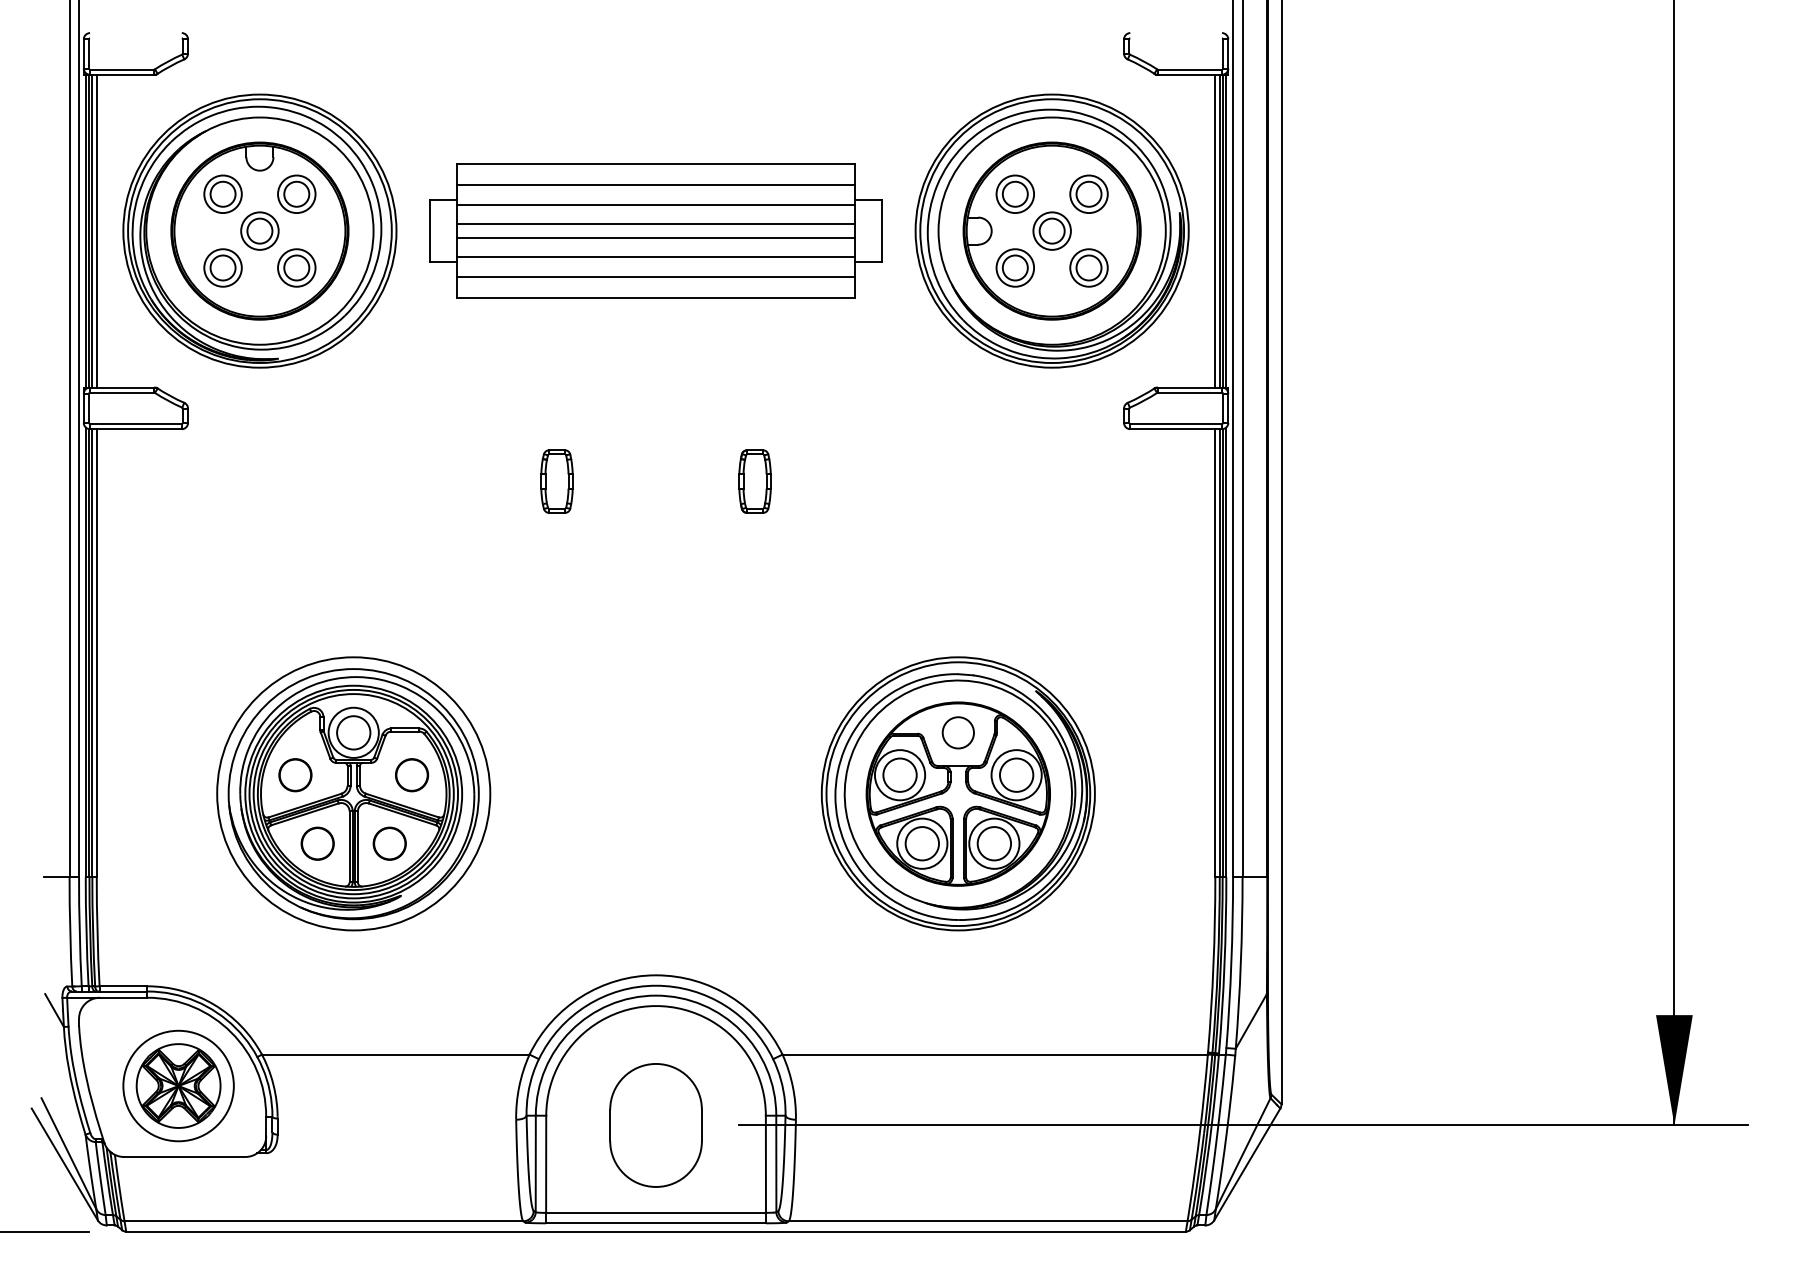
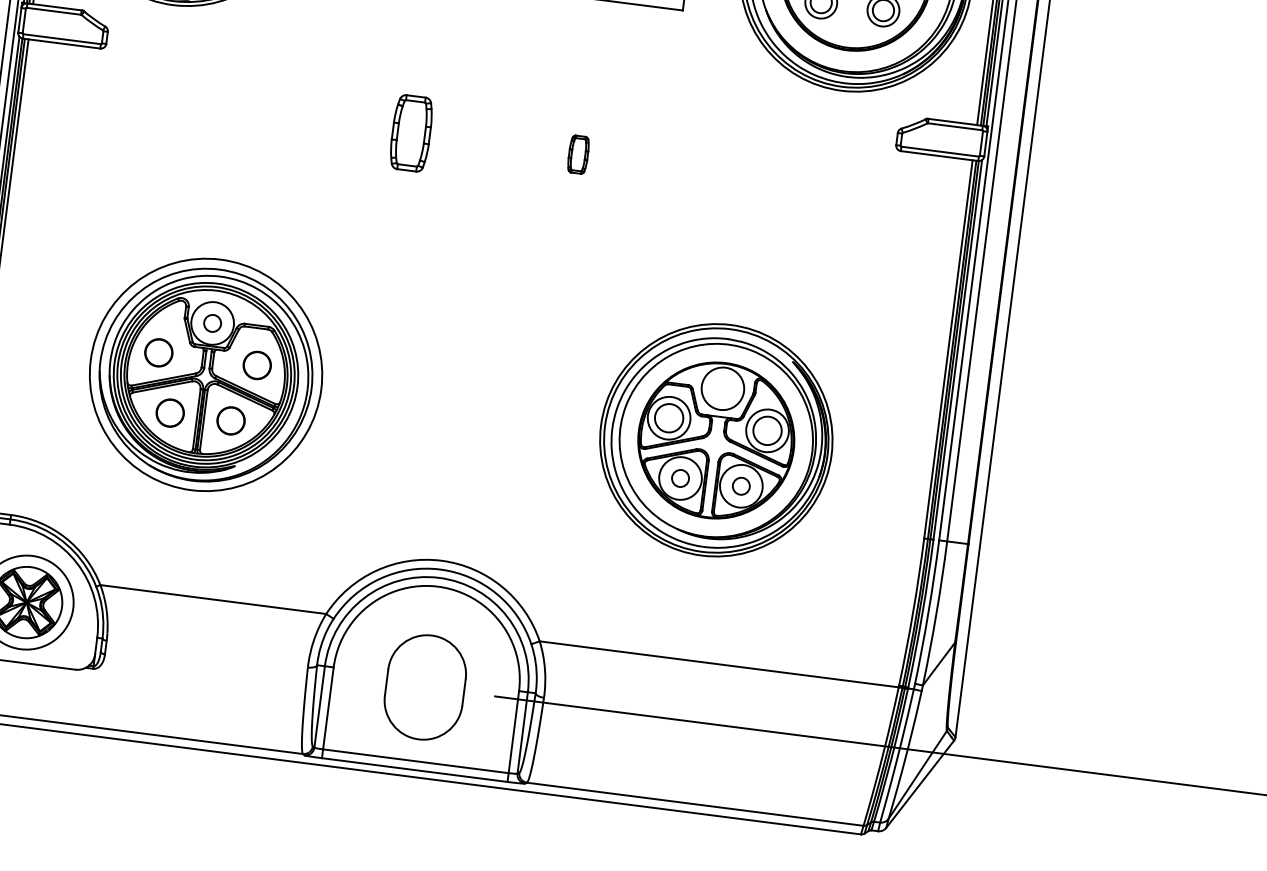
part: (556, 481) -> (410, 133), size x1.4
part: (754, 481) -> (578, 154), size x0.7
circle: (353, 732) -> (212, 323), size x0.6
circle: (957, 732) -> (722, 388), size x1.6
circle: (922, 843) -> (680, 478), size x0.6
circle: (994, 843) -> (741, 486), size x0.6

